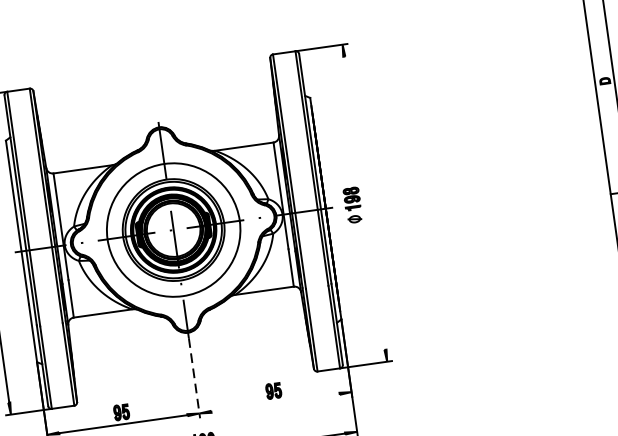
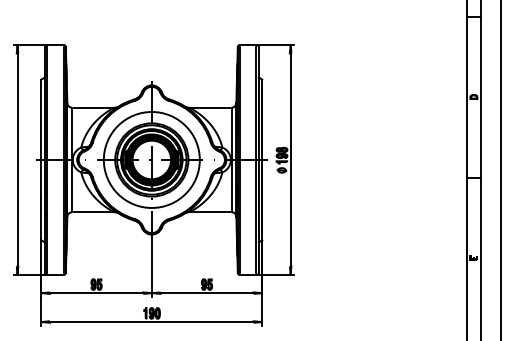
line: (364, 202) -> (290, 159), added
line: (194, 379) -> (151, 268), dashed -> solid
line: (274, 403) -> (206, 293), added

